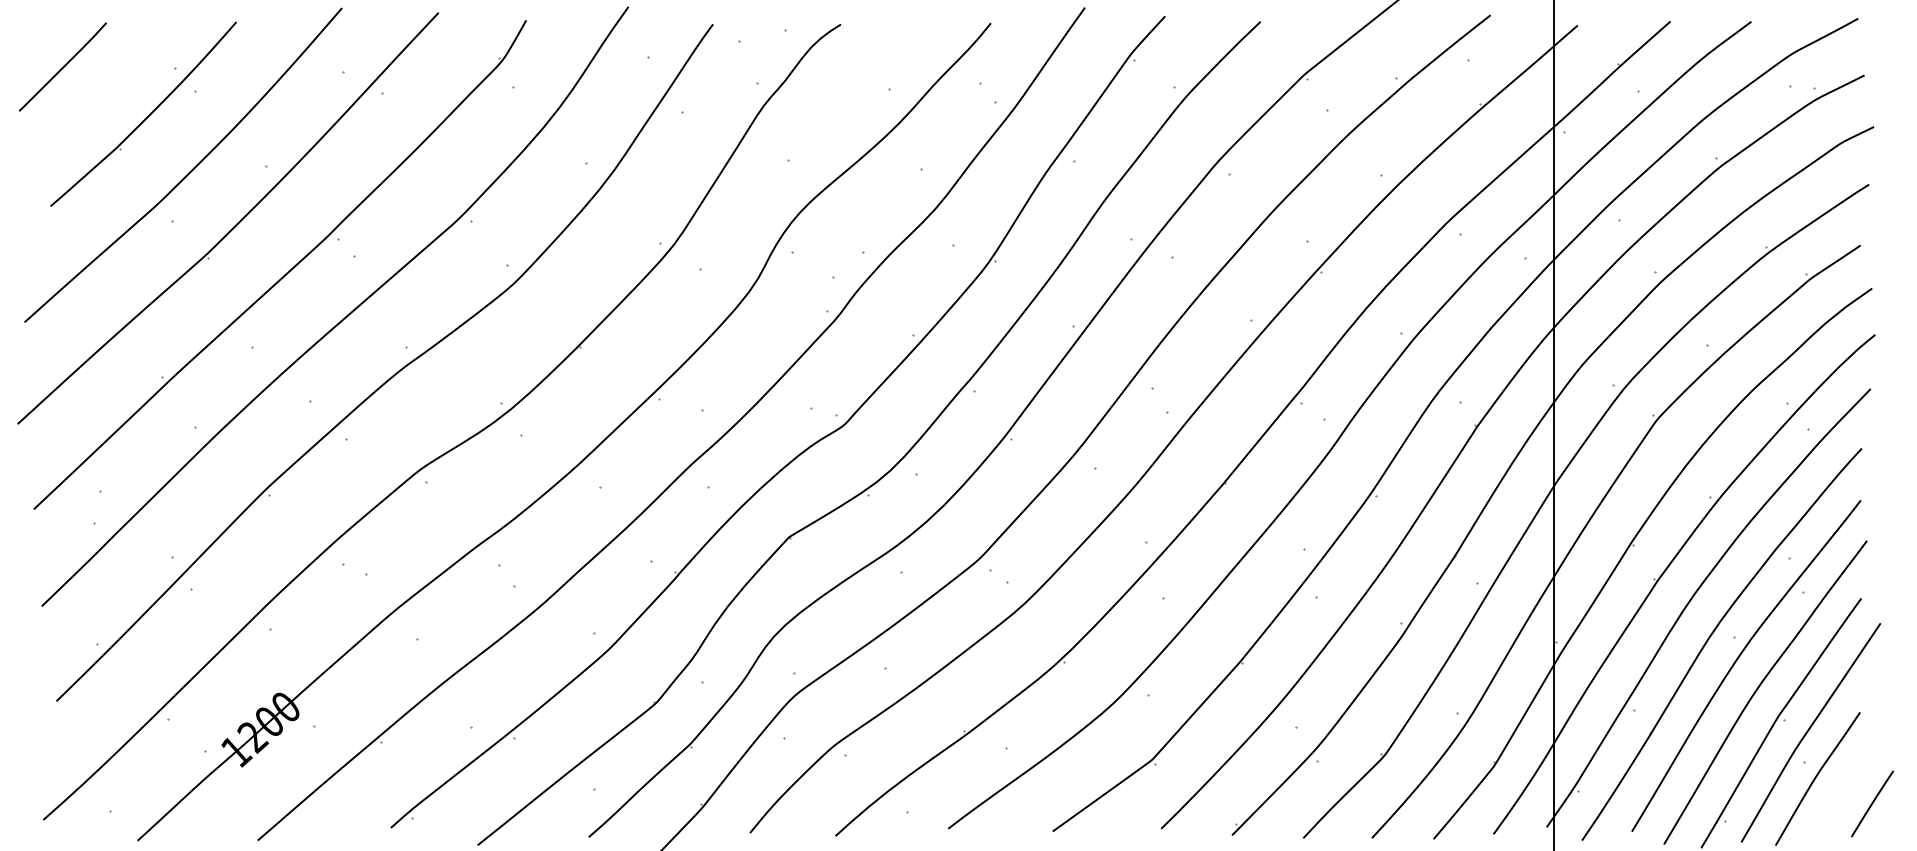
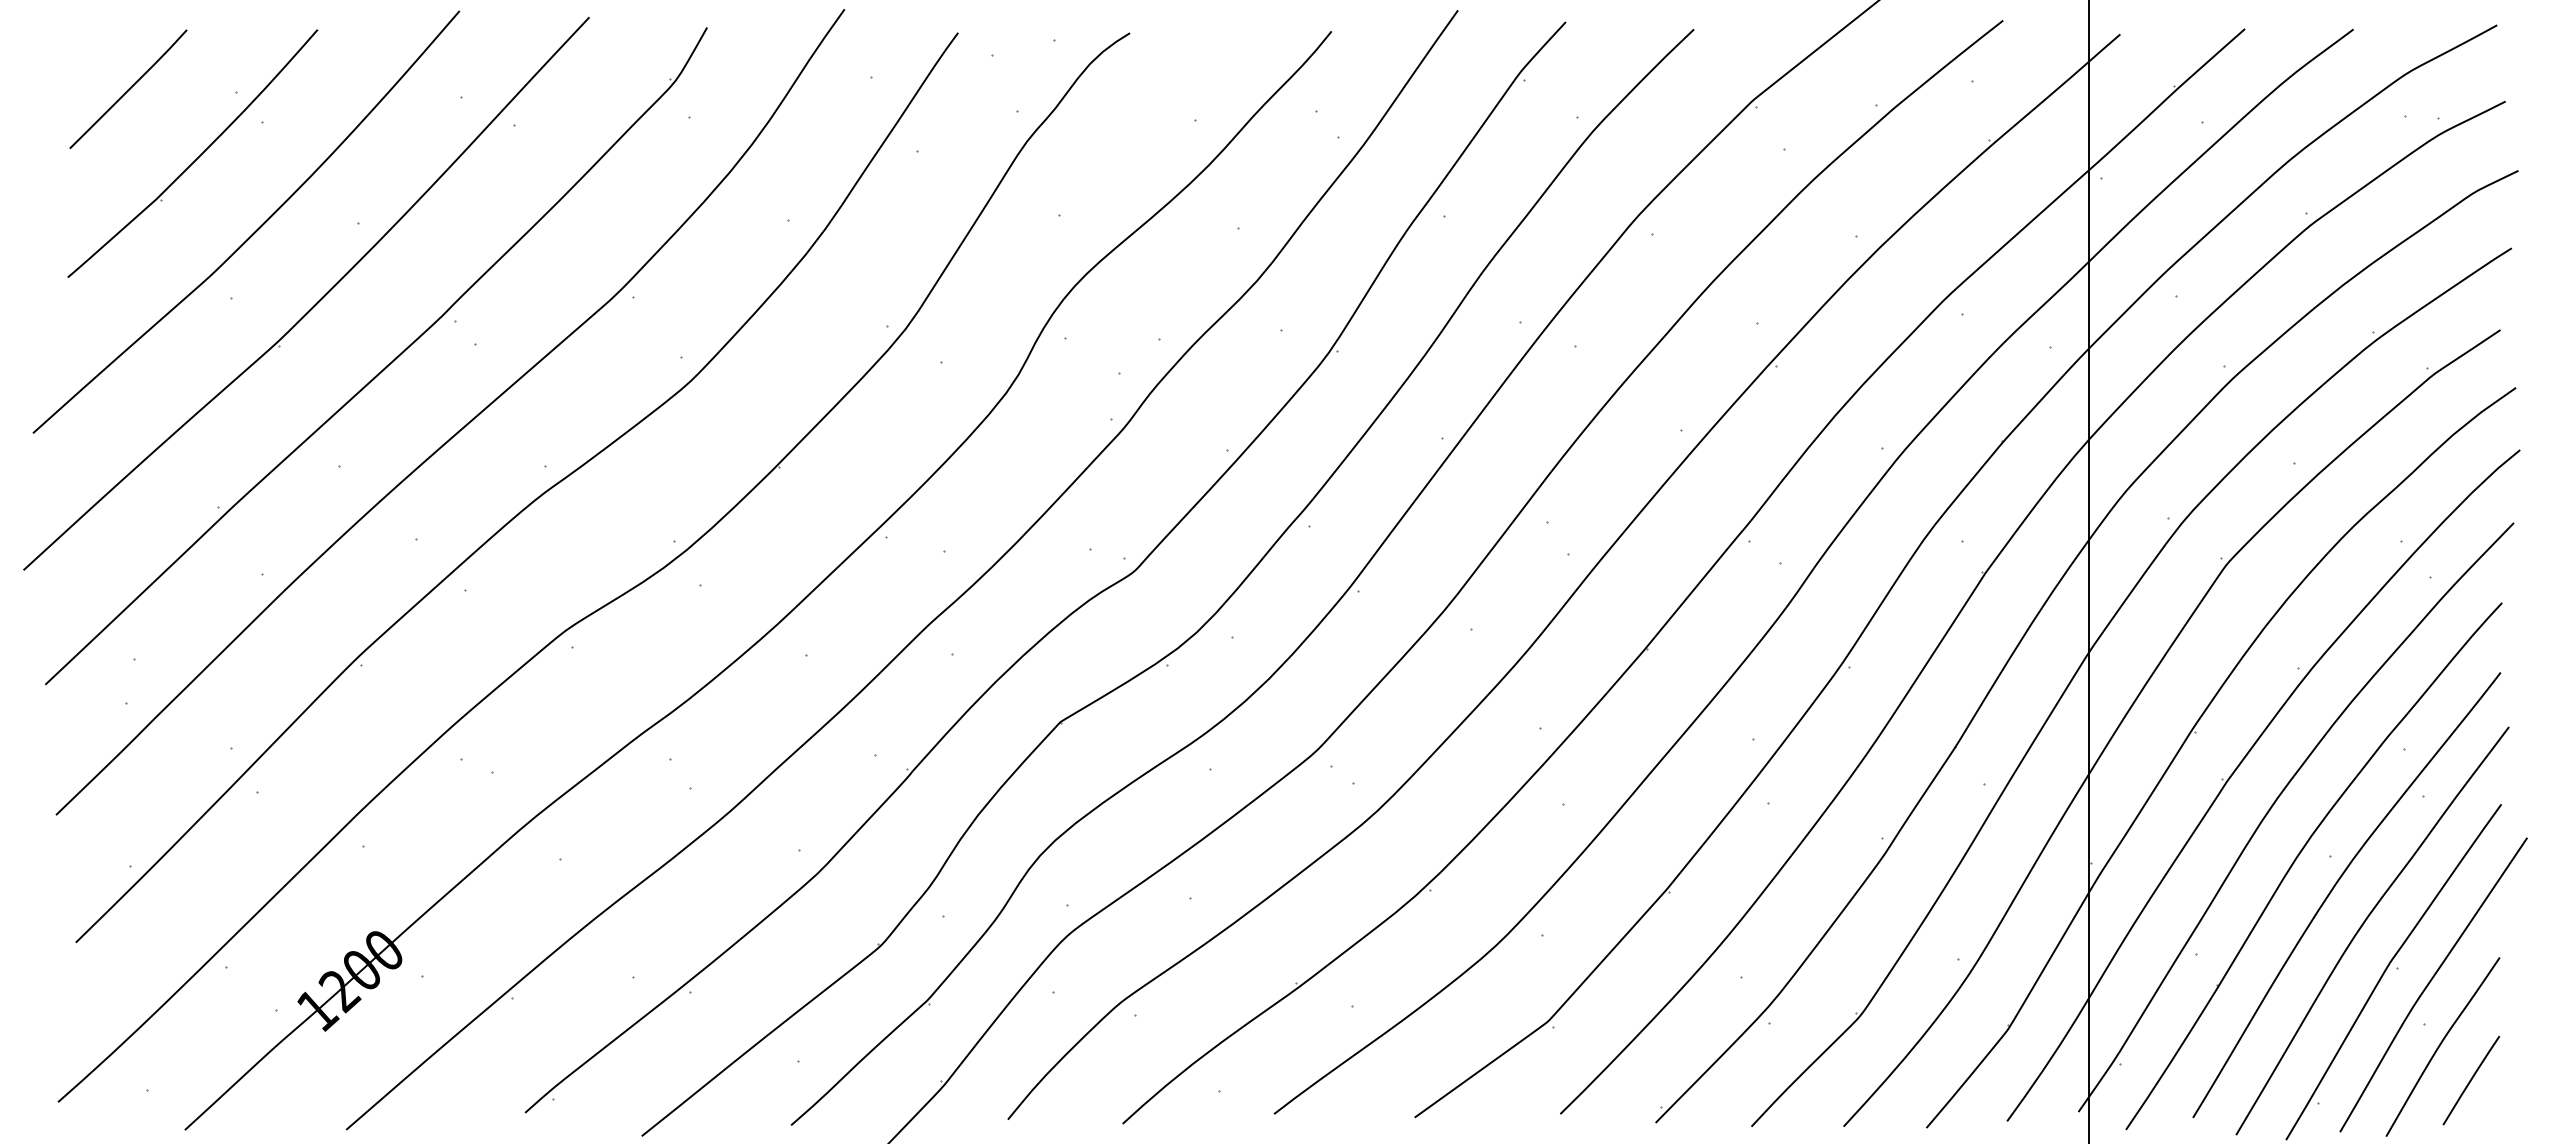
line: (62, 66) -> (128, 88), moved
line: (1872, 803) -> (2471, 1080), moved

